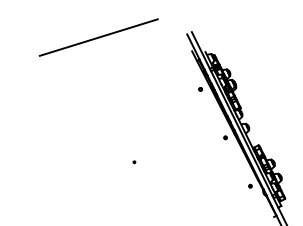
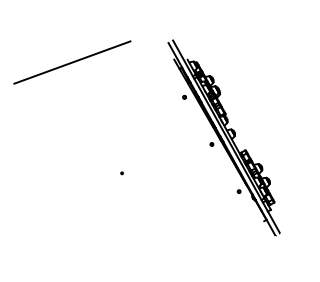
line: (98, 37) -> (72, 62), moved

